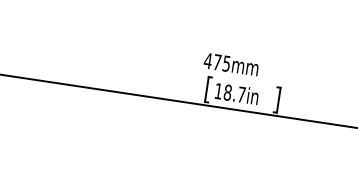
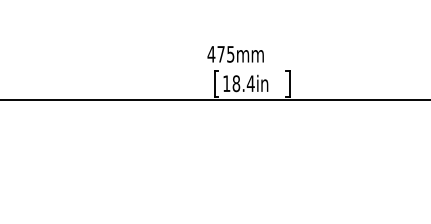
text: (241, 94) -> (250, 83), 18.7in -> 18.4in

